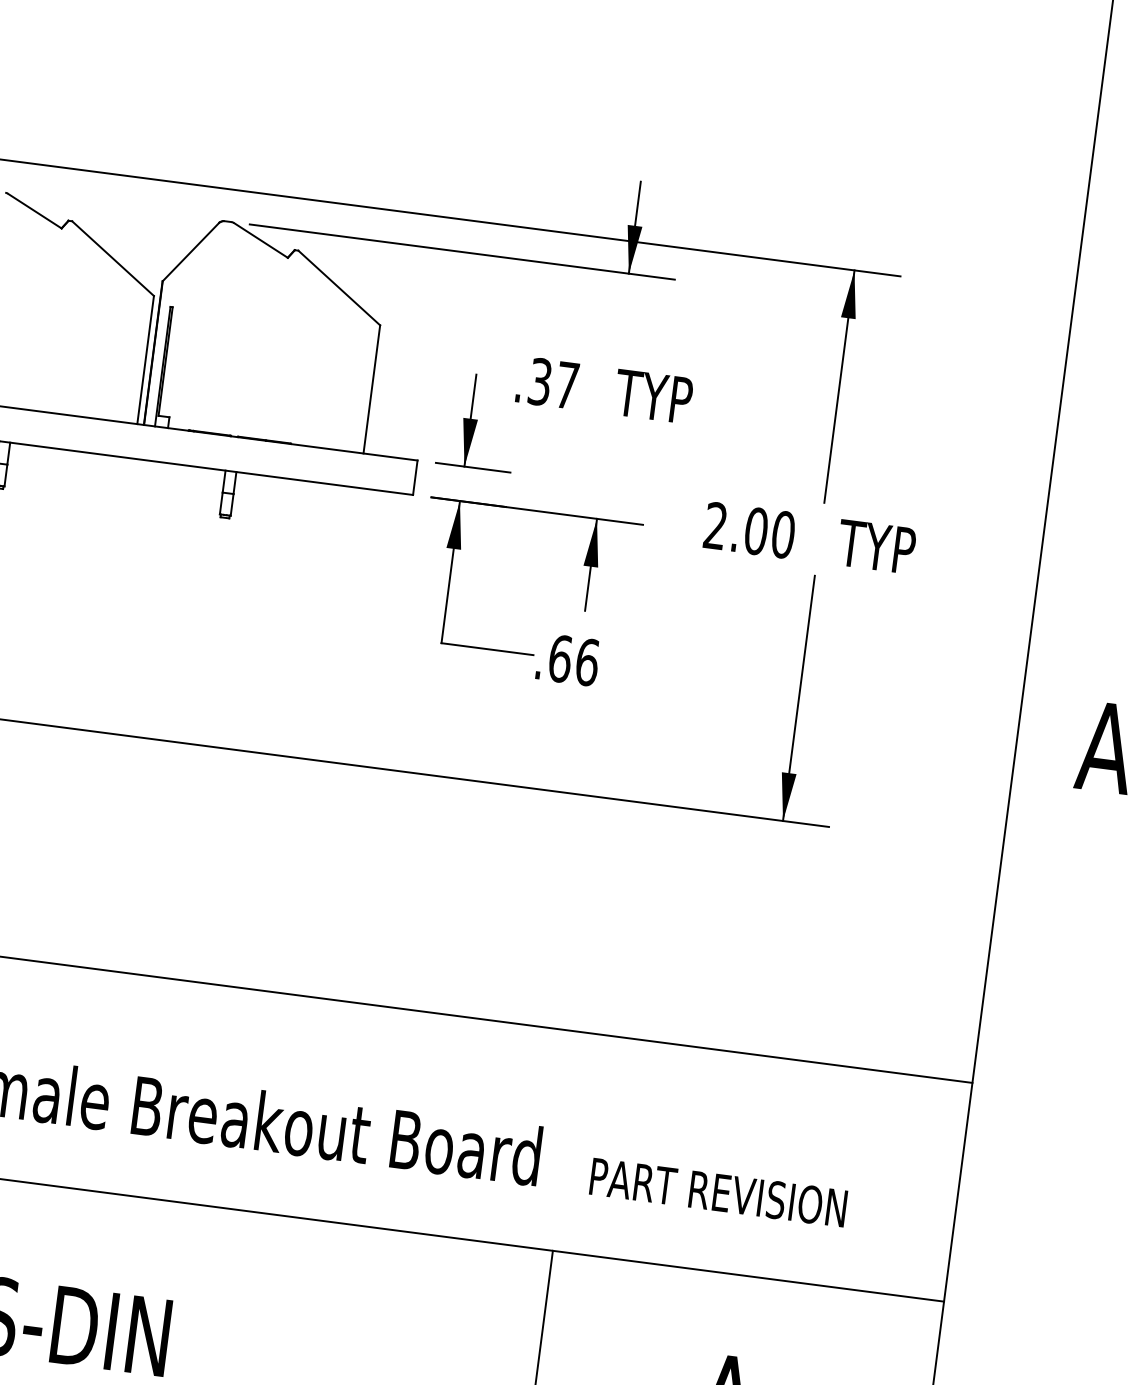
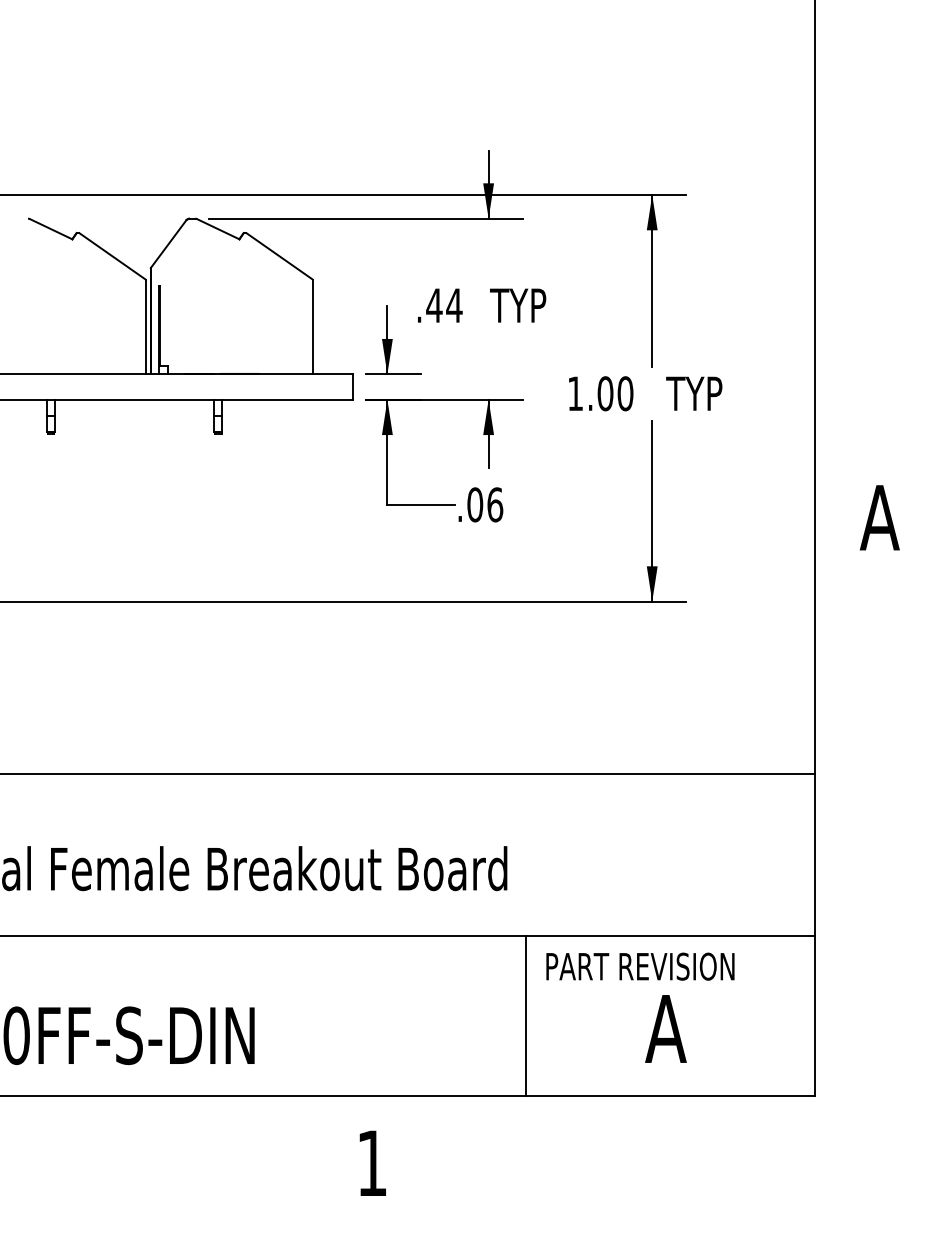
text: (553, 383) -> (444, 305), .37 -> .44
text: (715, 525) -> (575, 393), 2.00 -> 1.00
text: (560, 658) -> (475, 504), .66 -> .06
text: (718, 1192) -> (640, 966), moved

